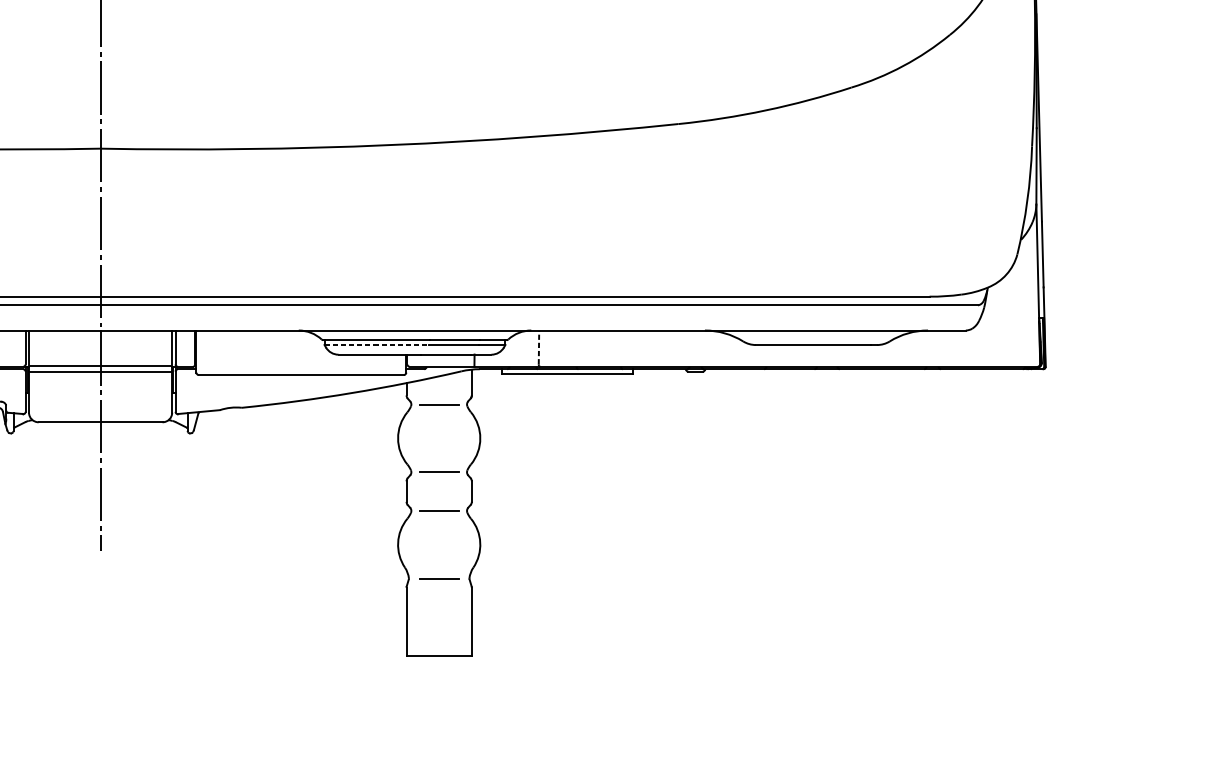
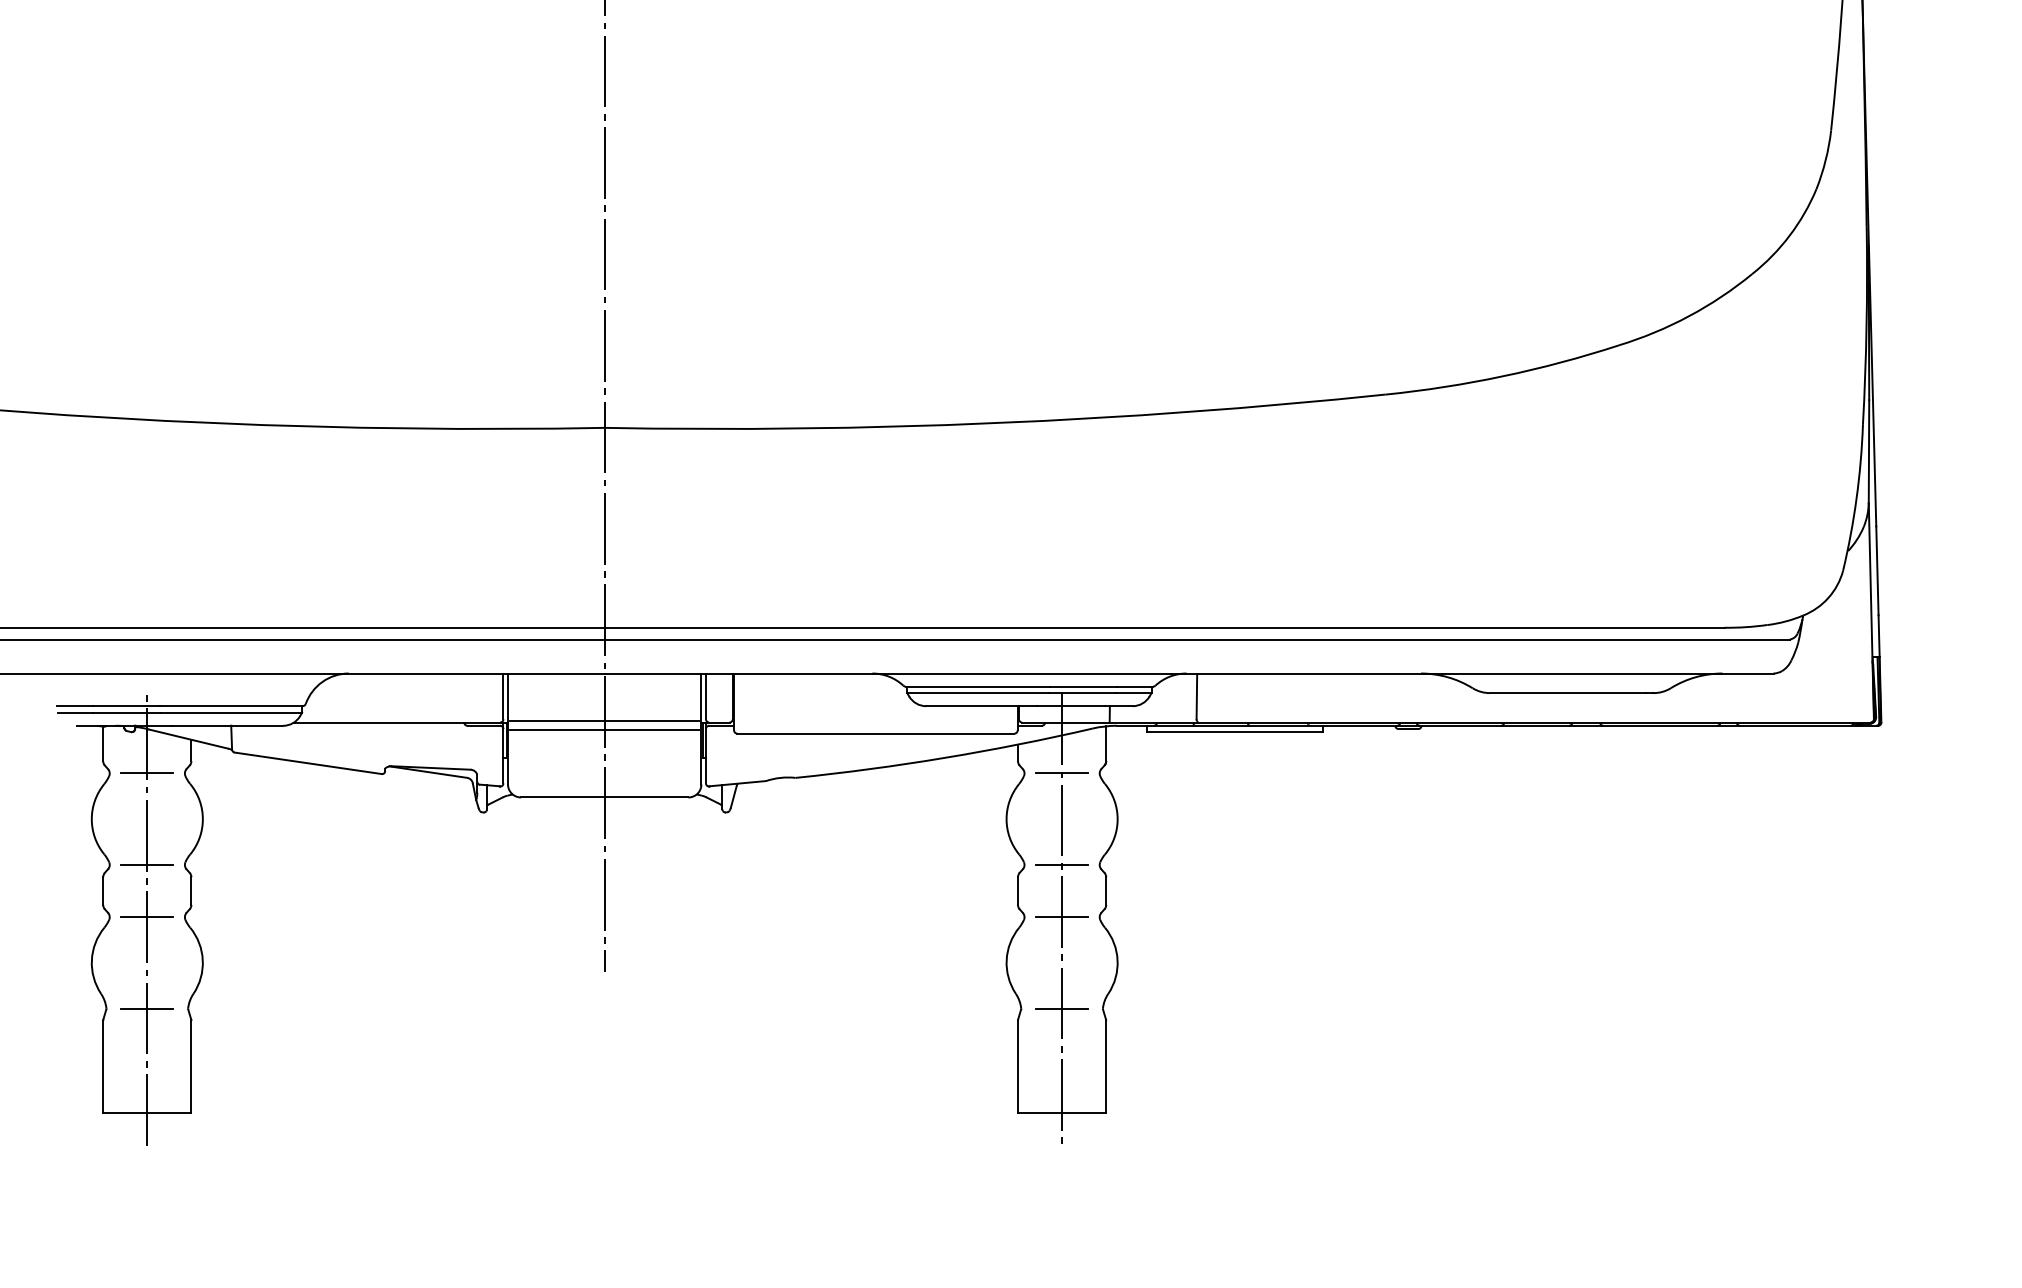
line: (376, 345) -> (977, 693), dashed -> solid
line: (538, 347) -> (1196, 696), dashed -> solid
line: (439, 512) -> (1062, 919), added

